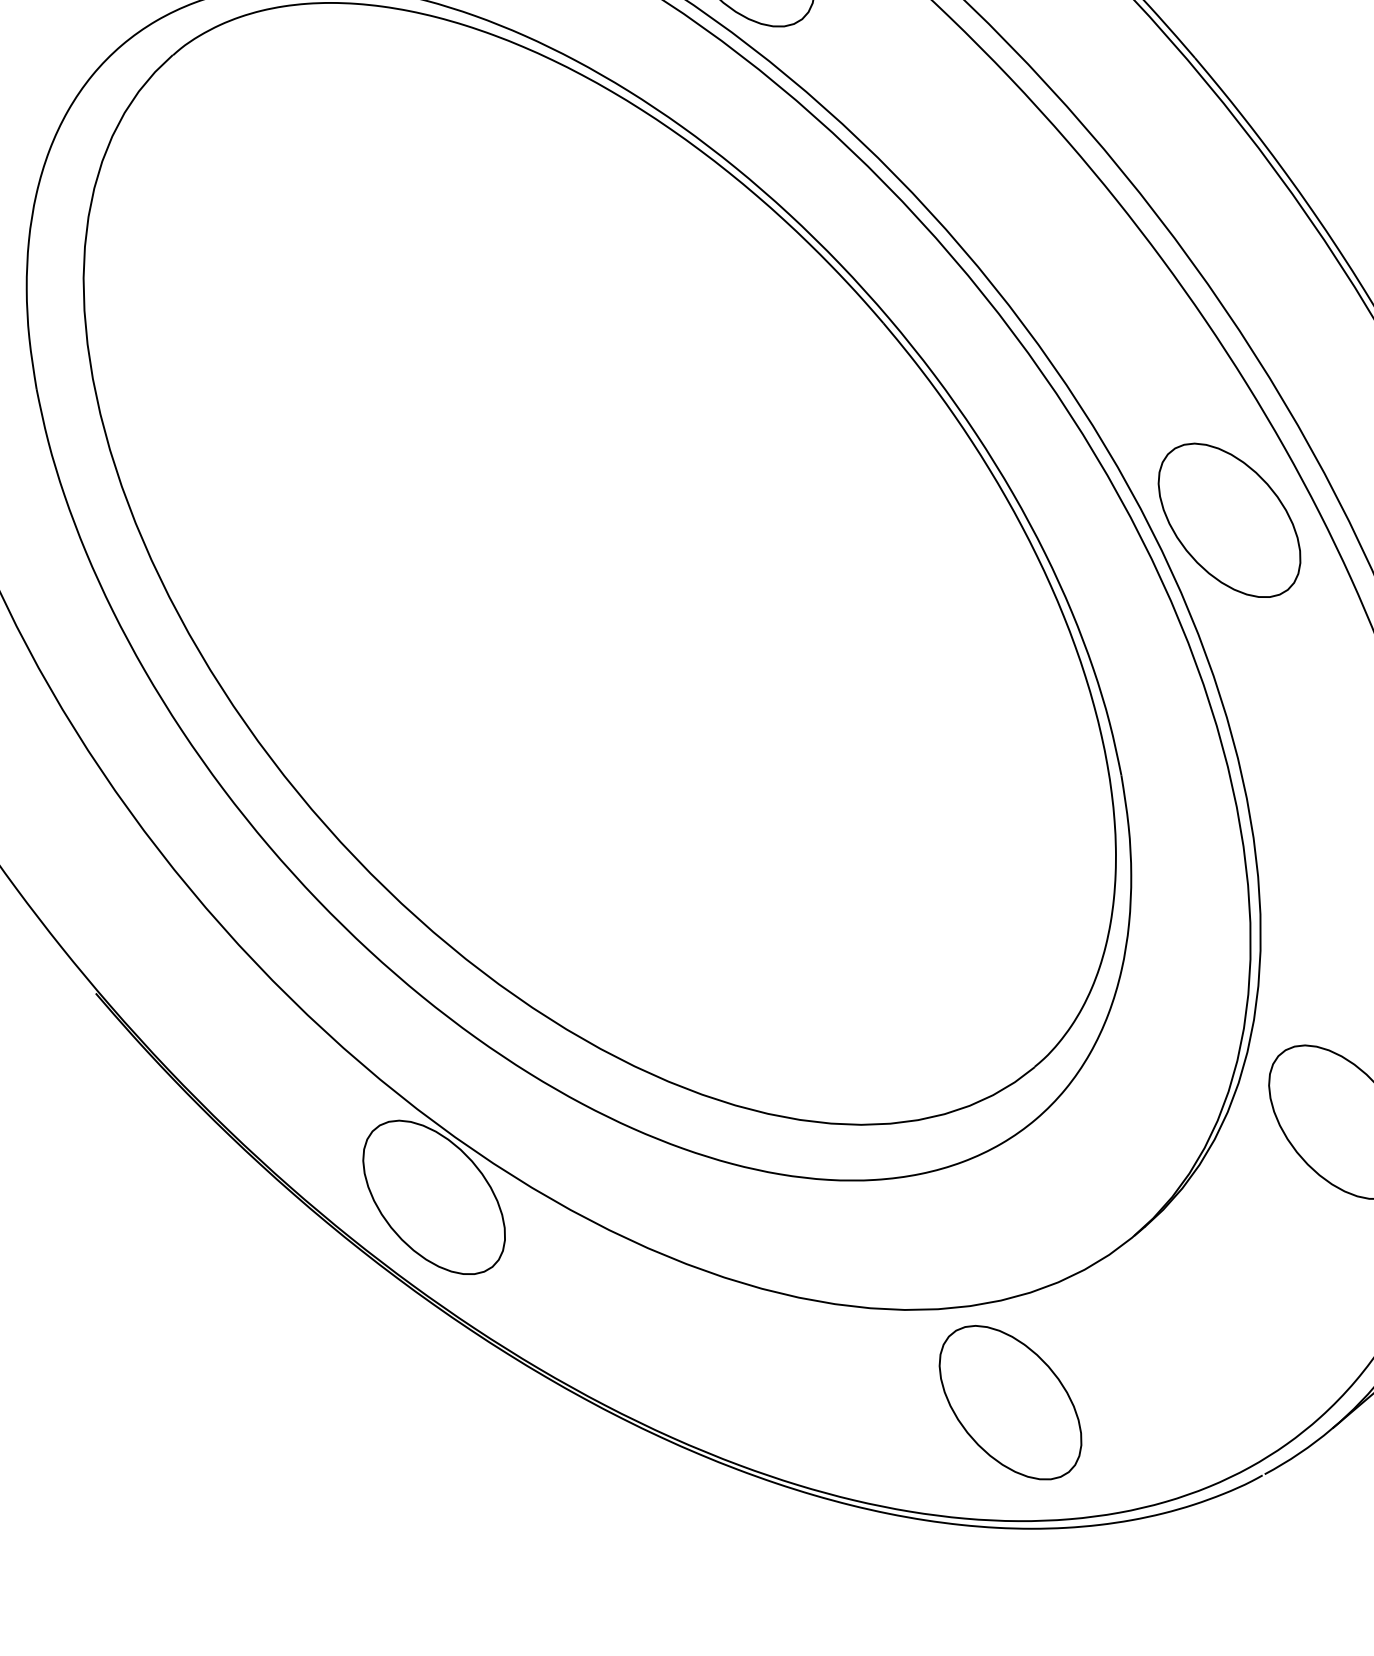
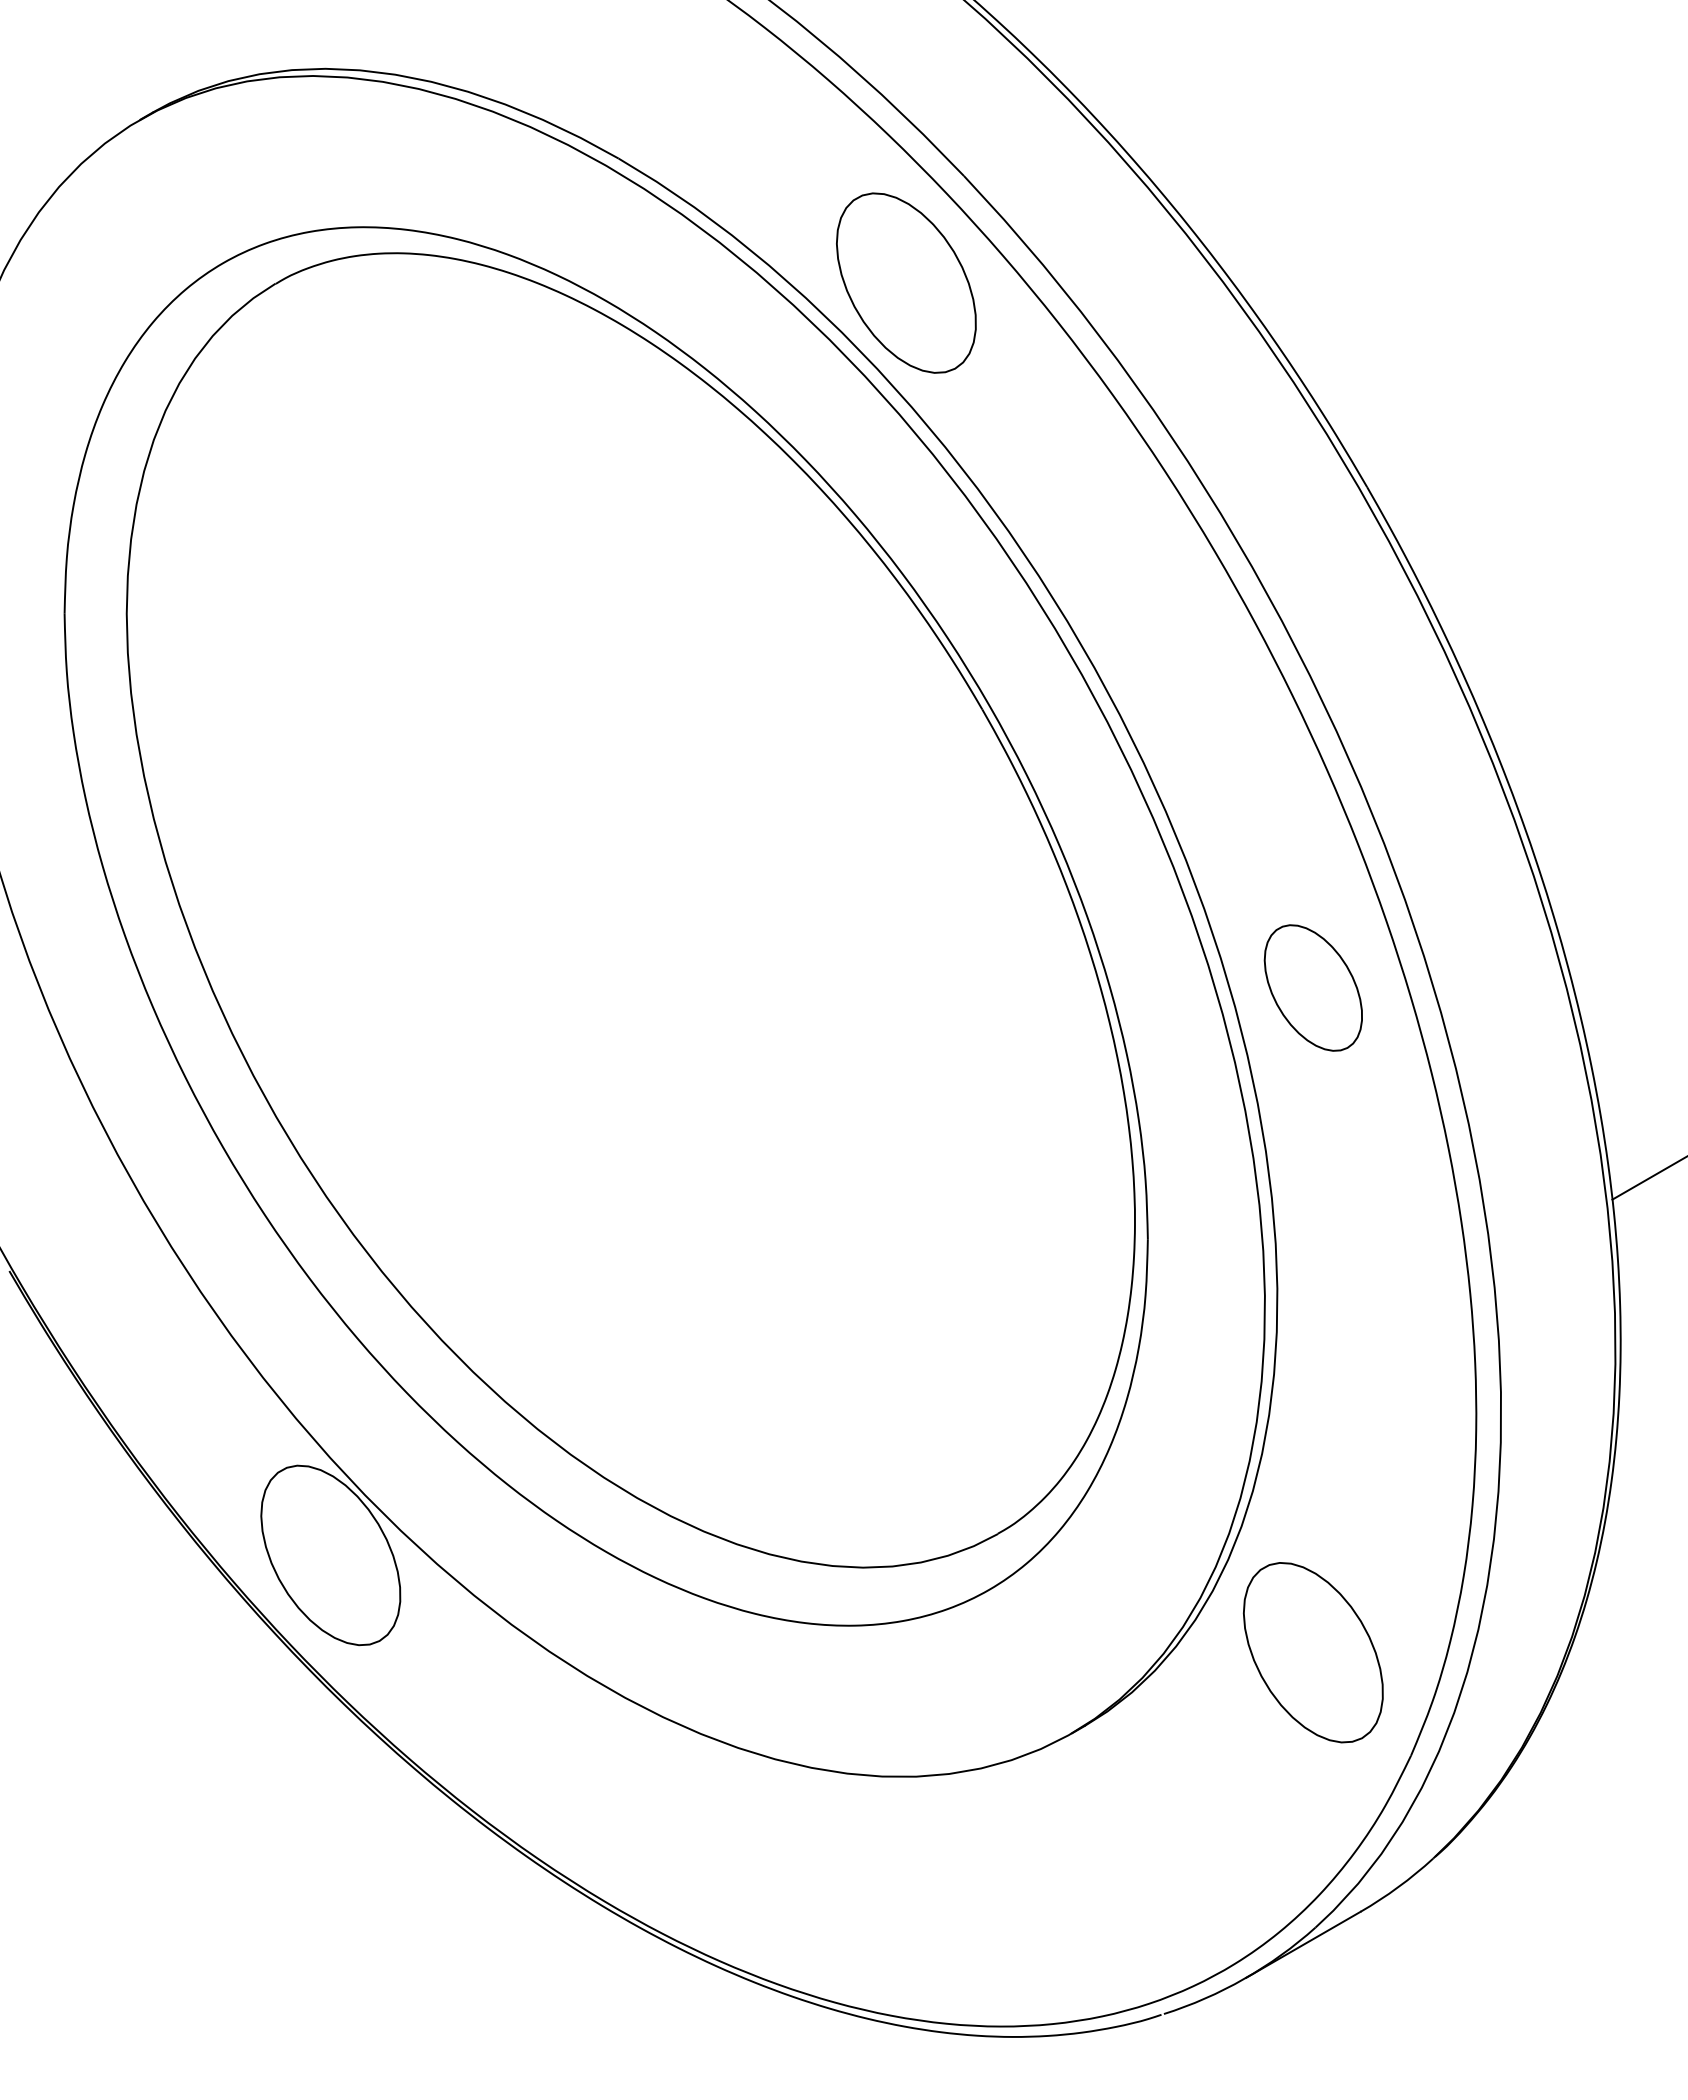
part: (1229, 519) -> (1313, 987), size x0.7
part: (1010, 1402) -> (906, 1887), removed

